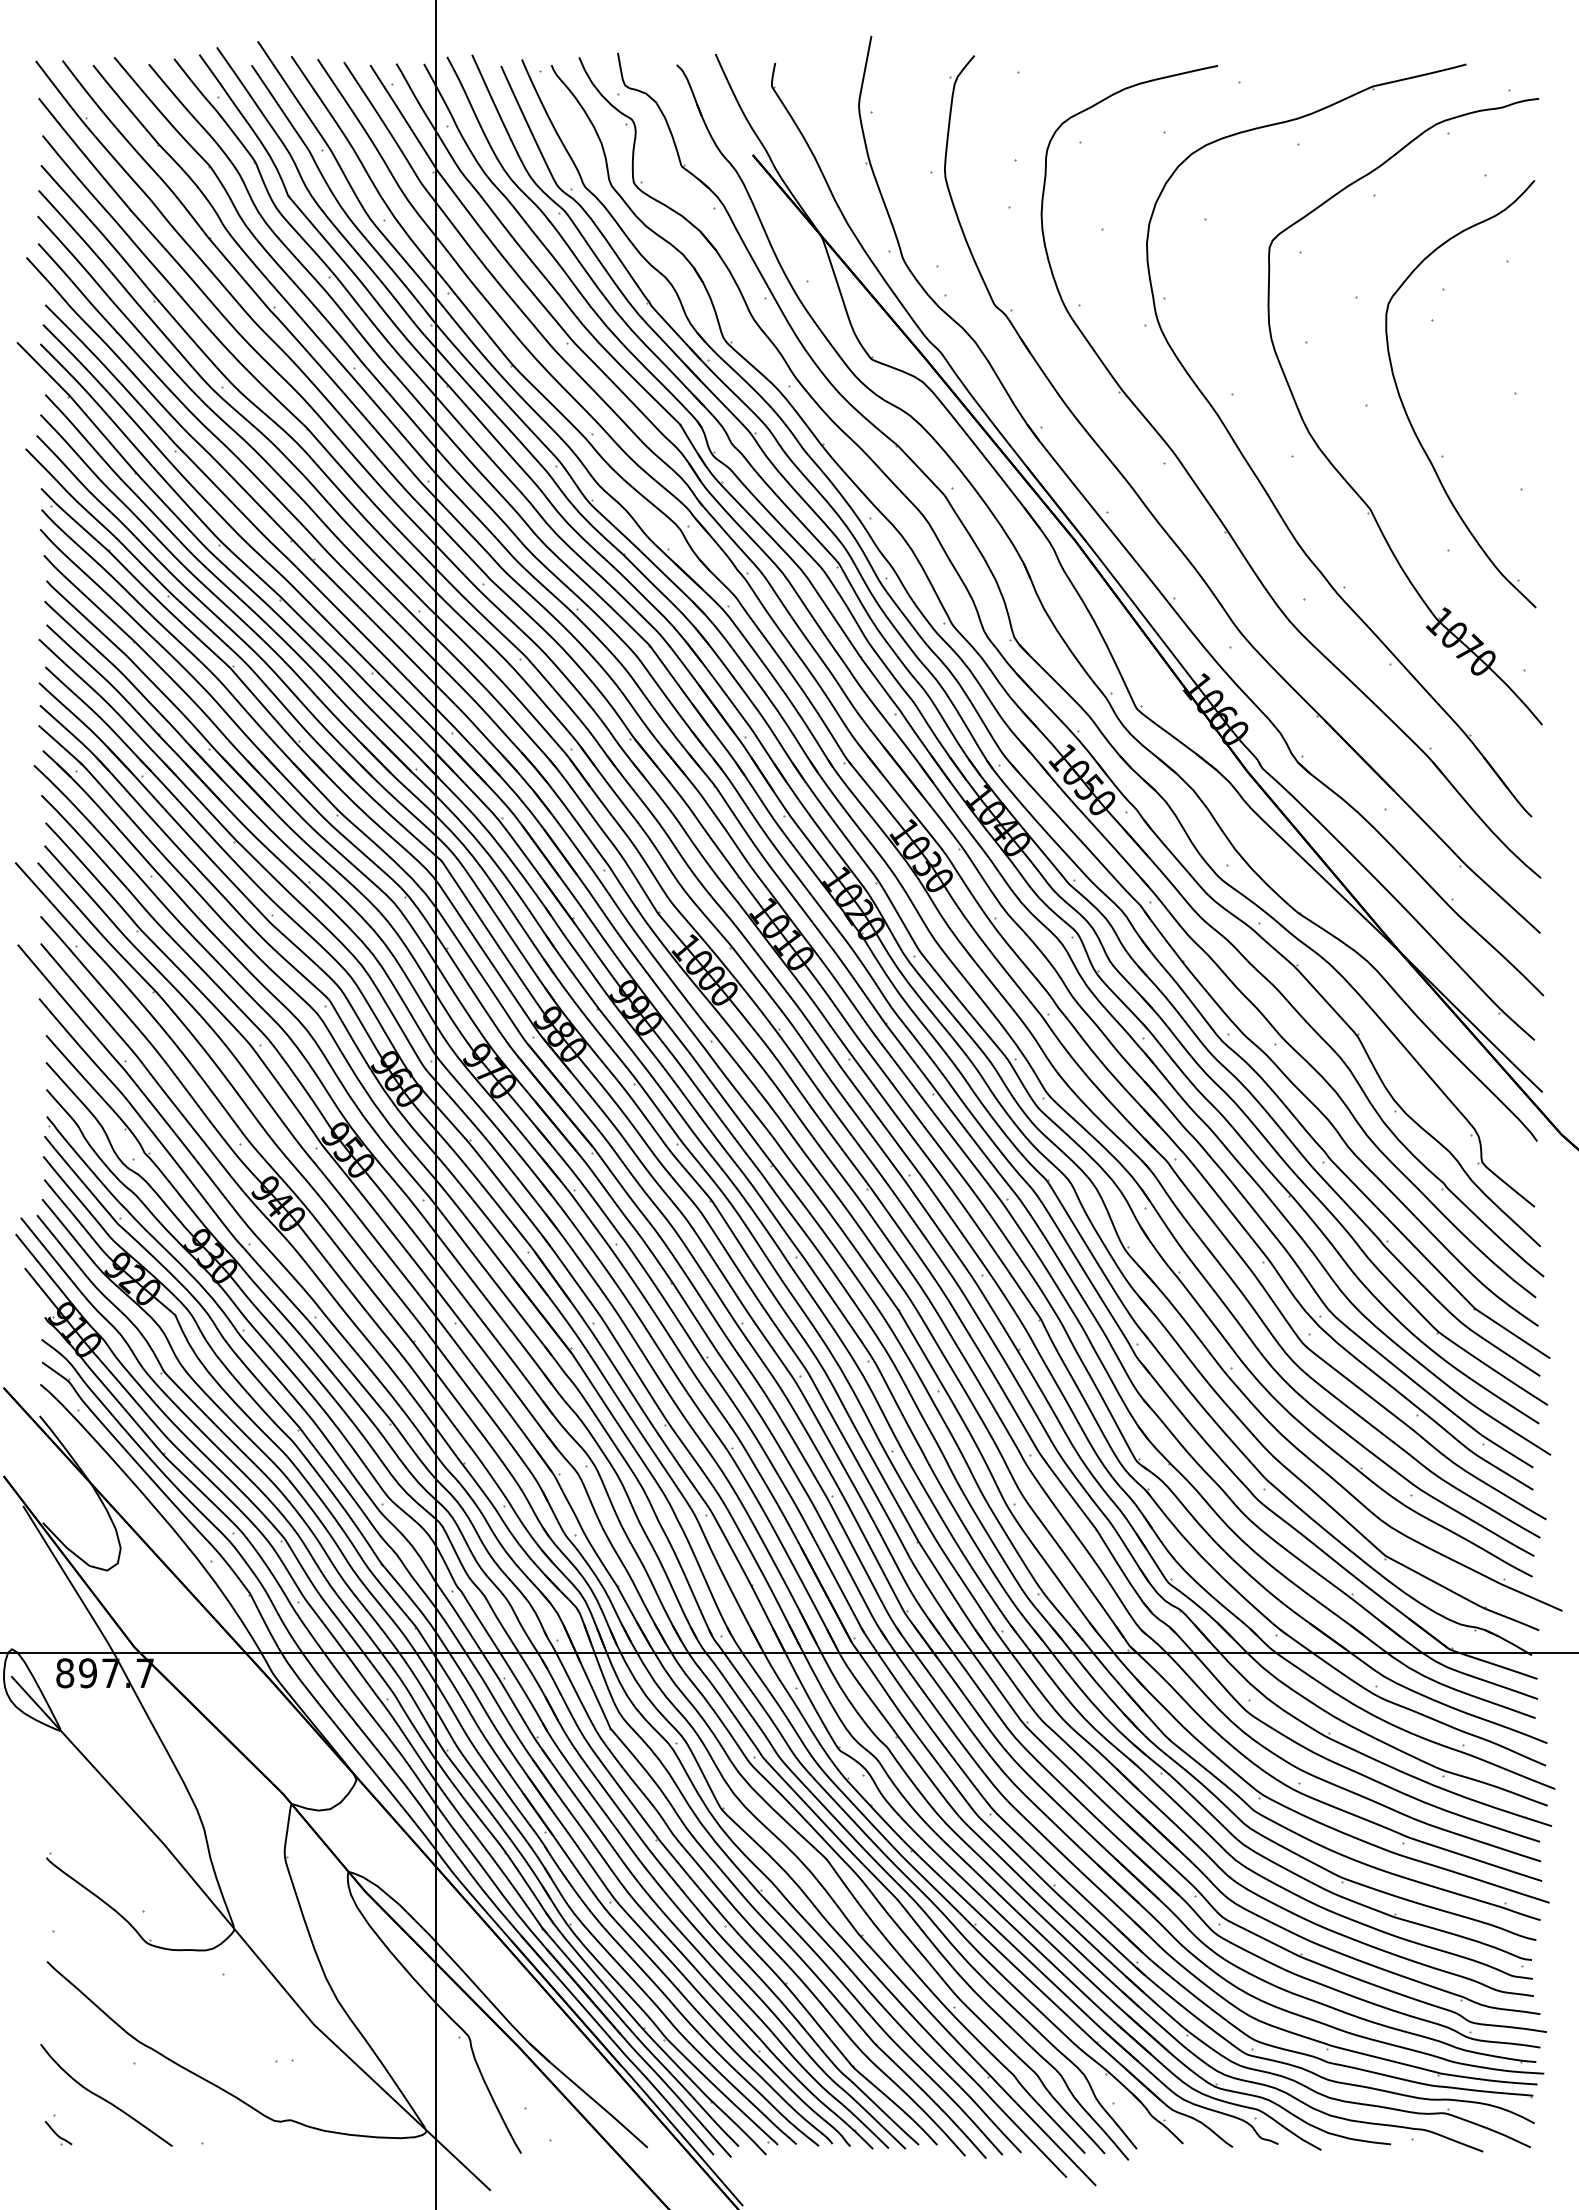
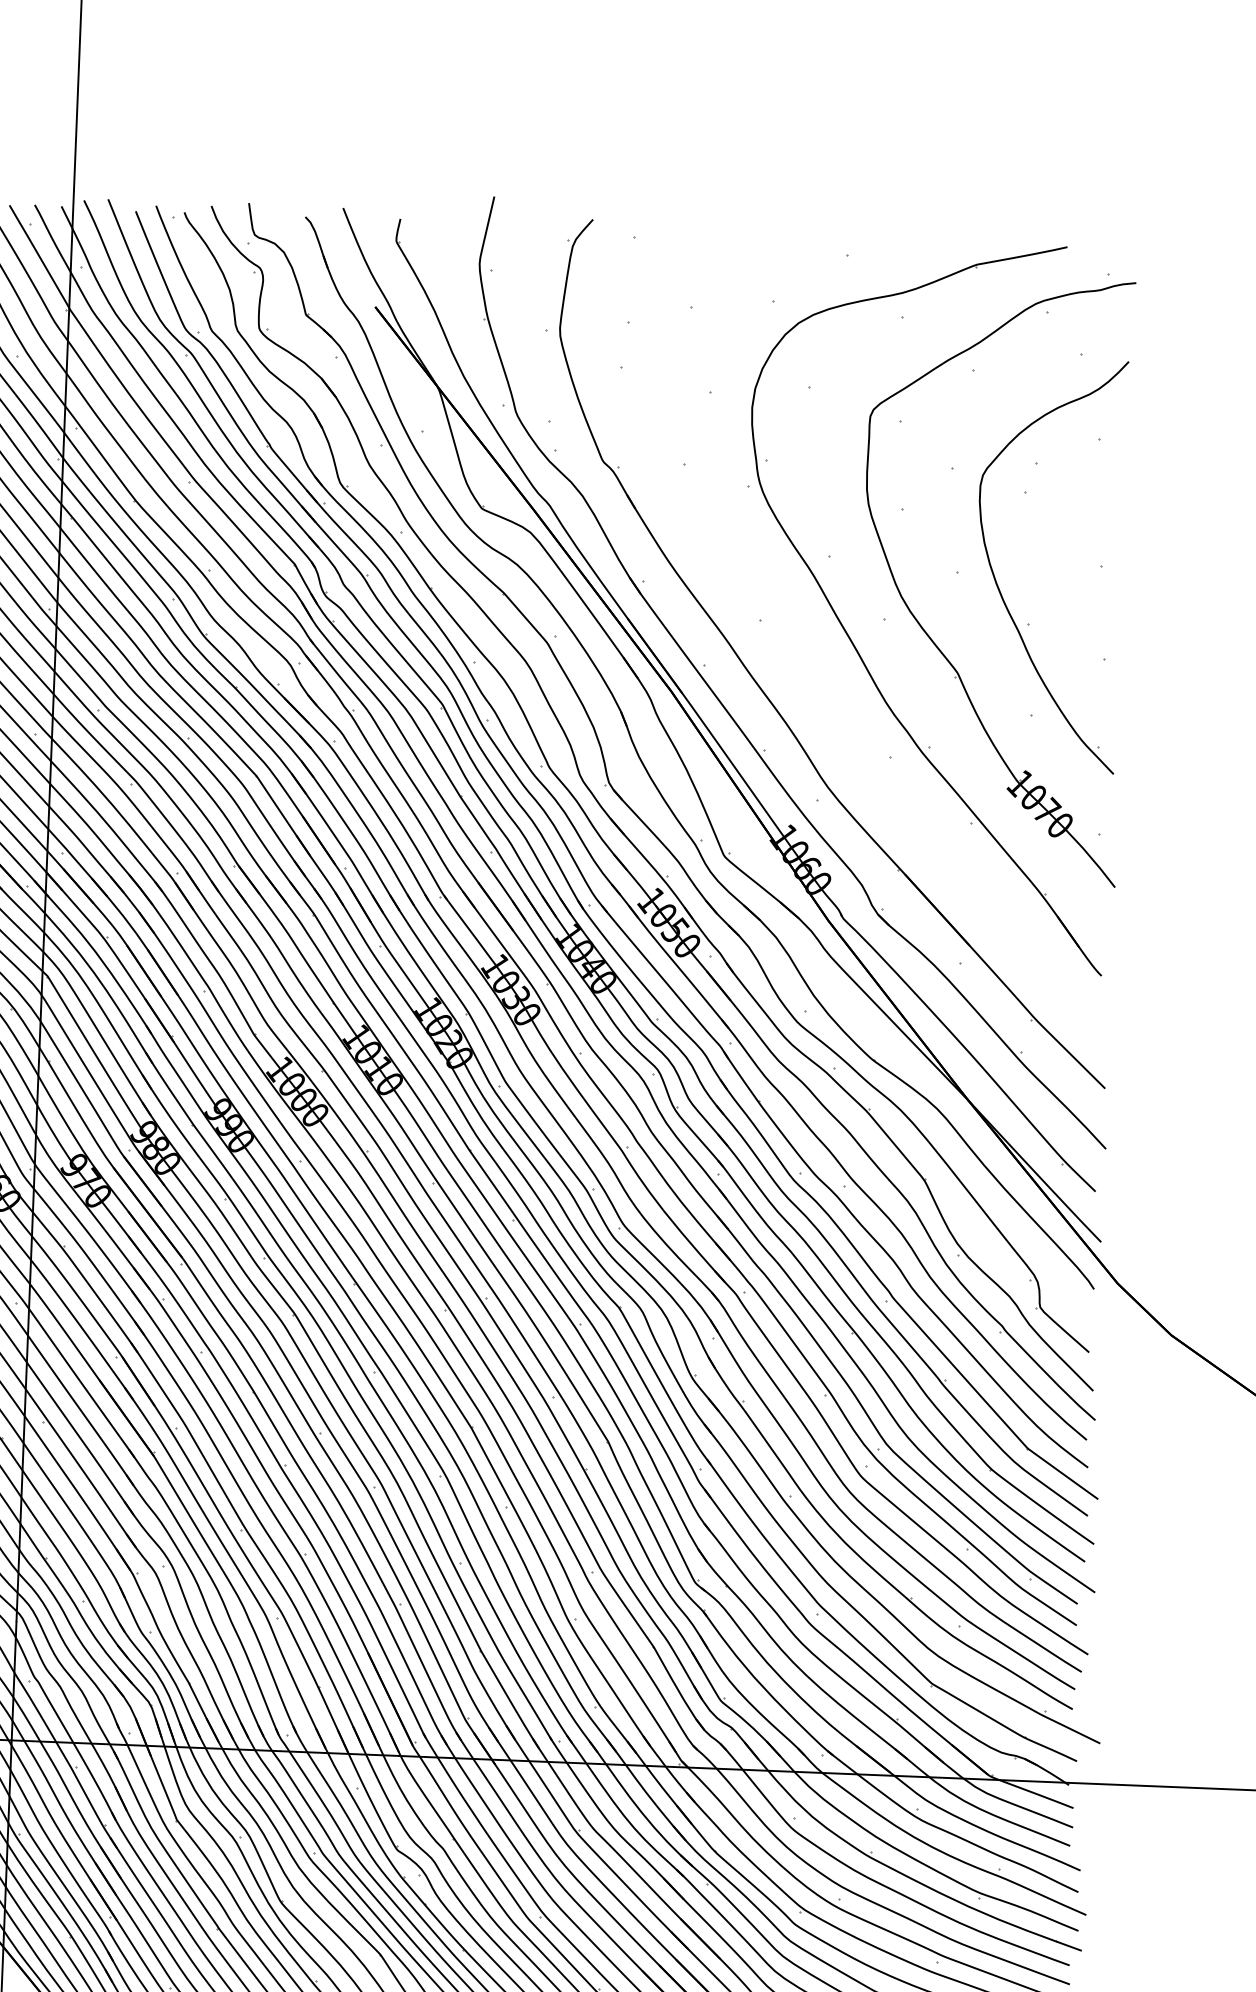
part: (1223, 522) -> (815, 679), removed

